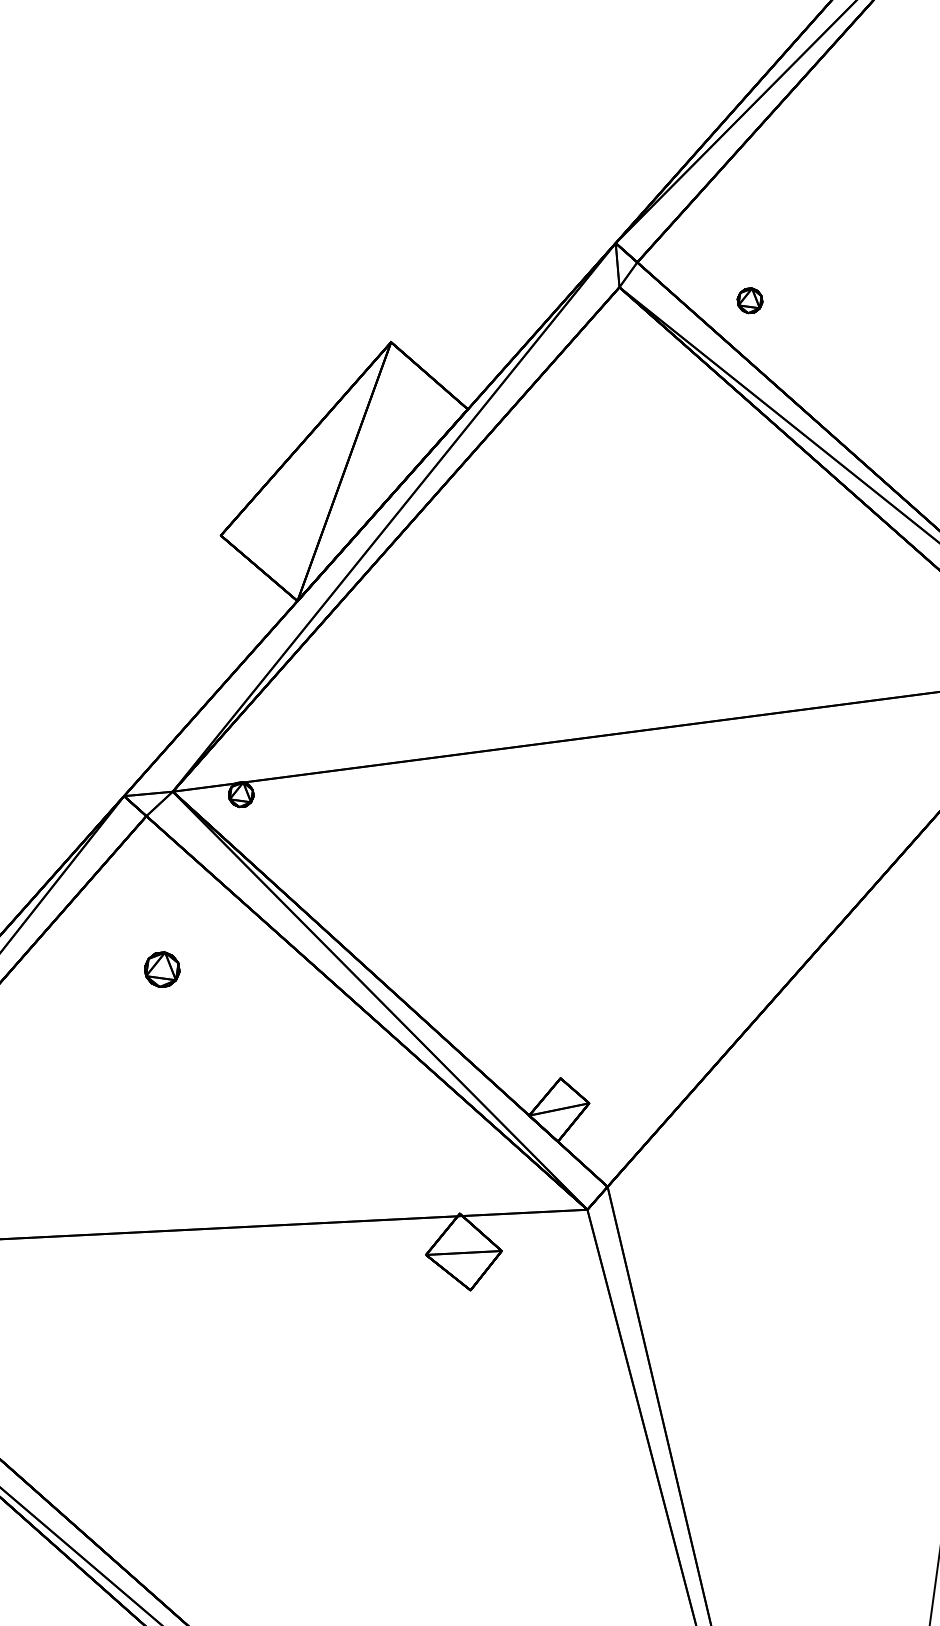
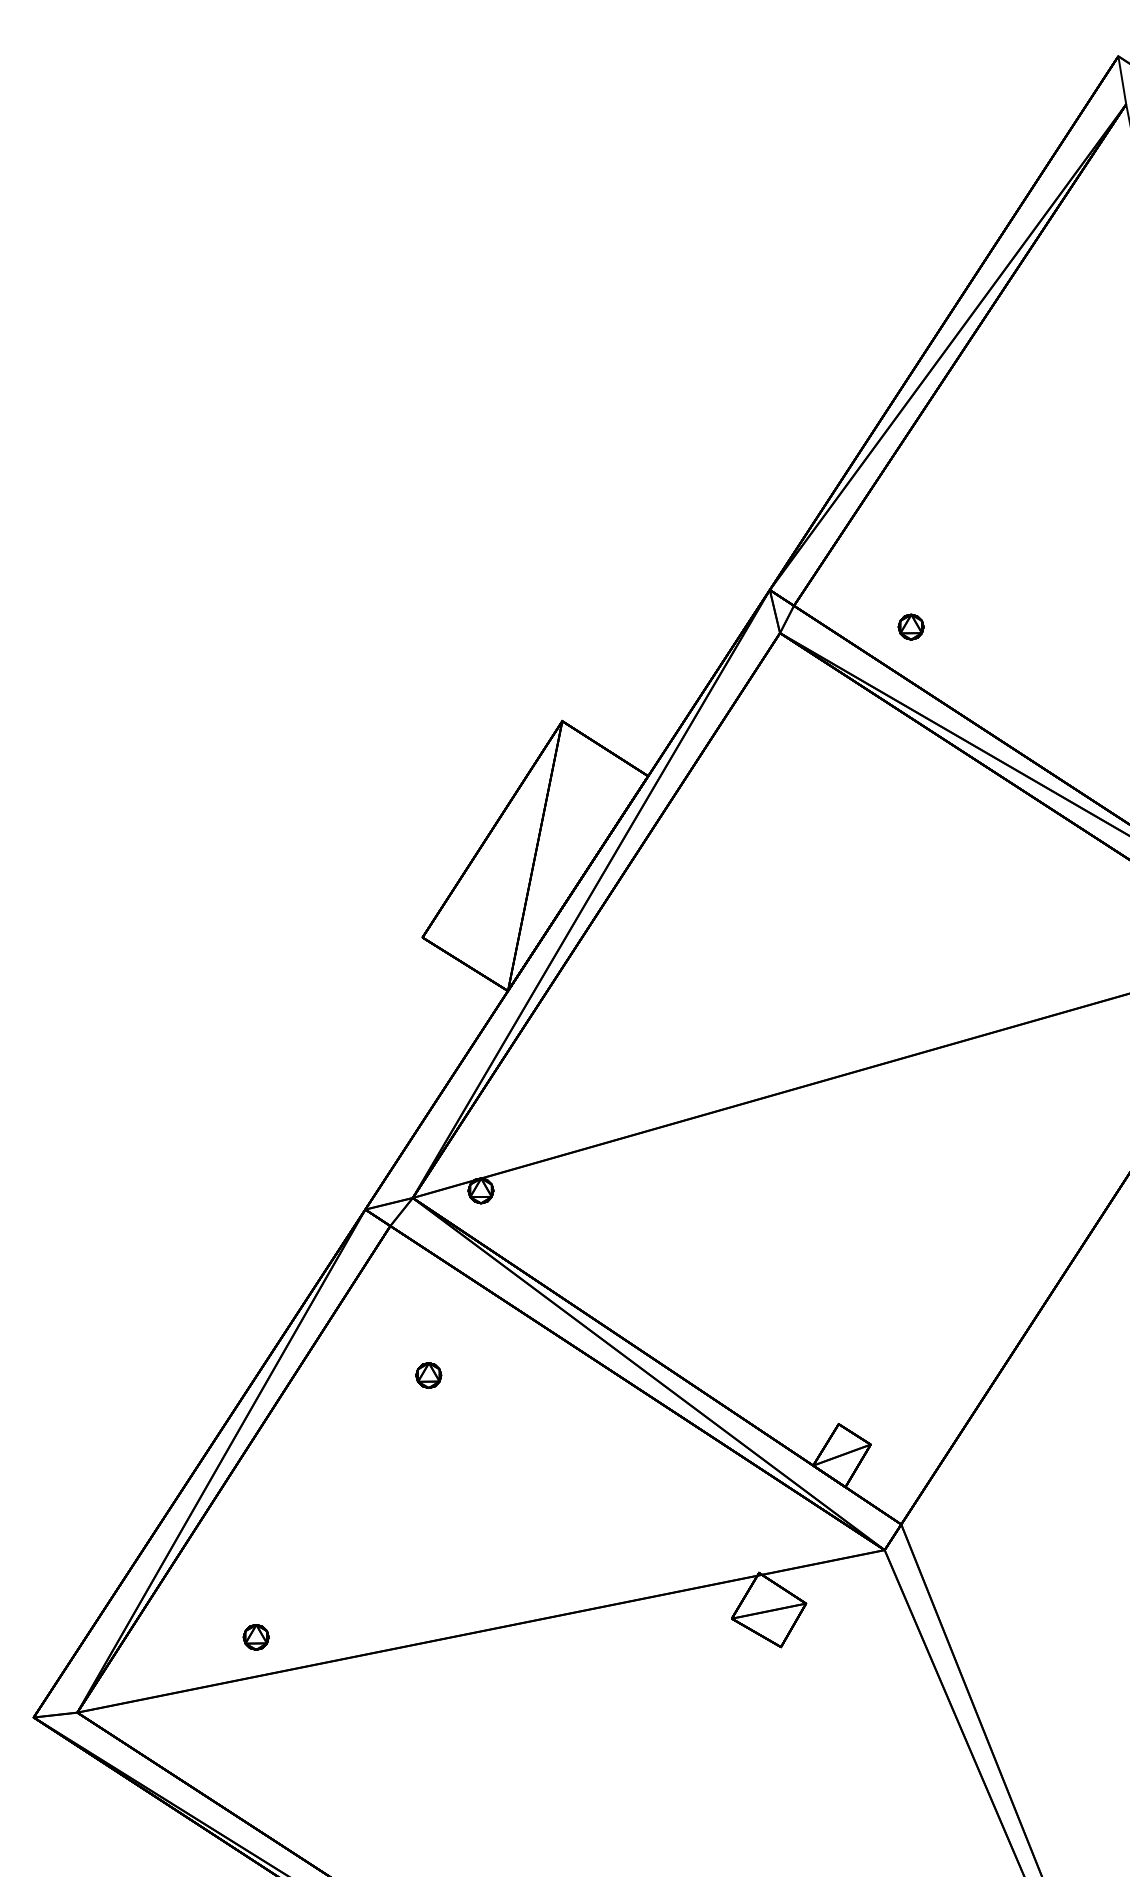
part: (162, 969) -> (428, 1375), size x0.71

